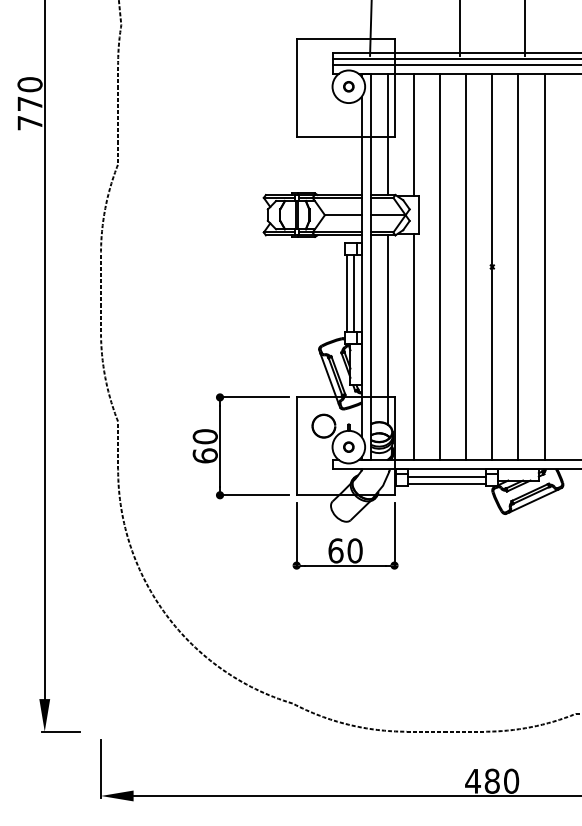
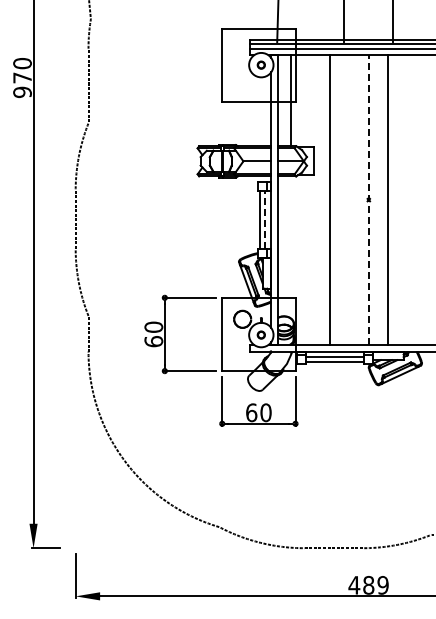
text: (29, 123) -> (22, 92), 770 -> 970
line: (414, 135) -> (310, 101), removed
line: (466, 266) -> (349, 199), removed
line: (544, 266) -> (407, 199), removed
line: (491, 267) -> (368, 200), solid -> dashed
line: (354, 292) -> (265, 219), solid -> dashed
line: (387, 330) -> (290, 247), removed
line: (414, 346) -> (310, 259), removed
text: (510, 781) -> (382, 585), 480 -> 489

